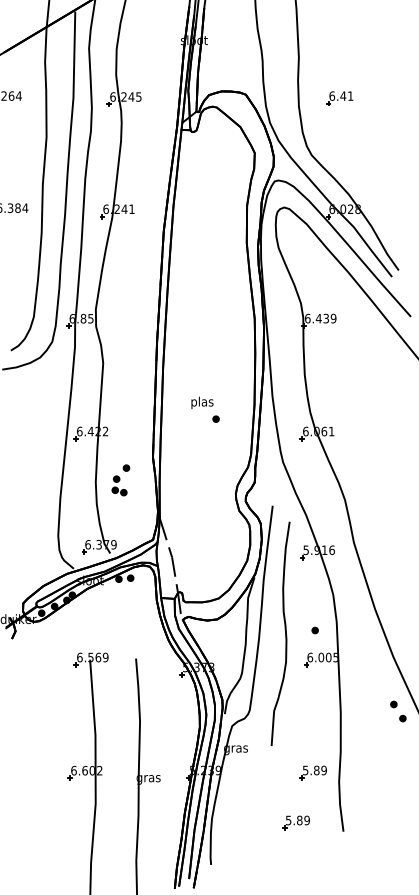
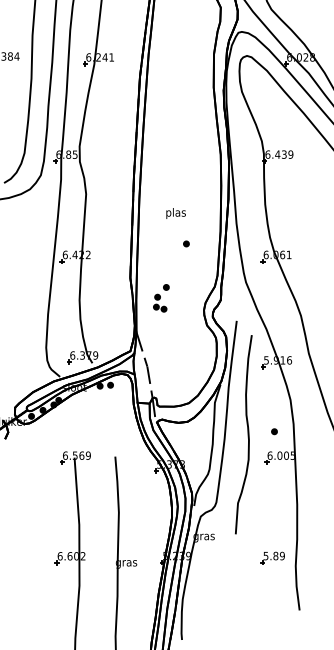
text: (202, 402) -> (176, 213), moved
part: (120, 480) -> (161, 298), moved
part: (295, 822) -> (256, 602), removed

